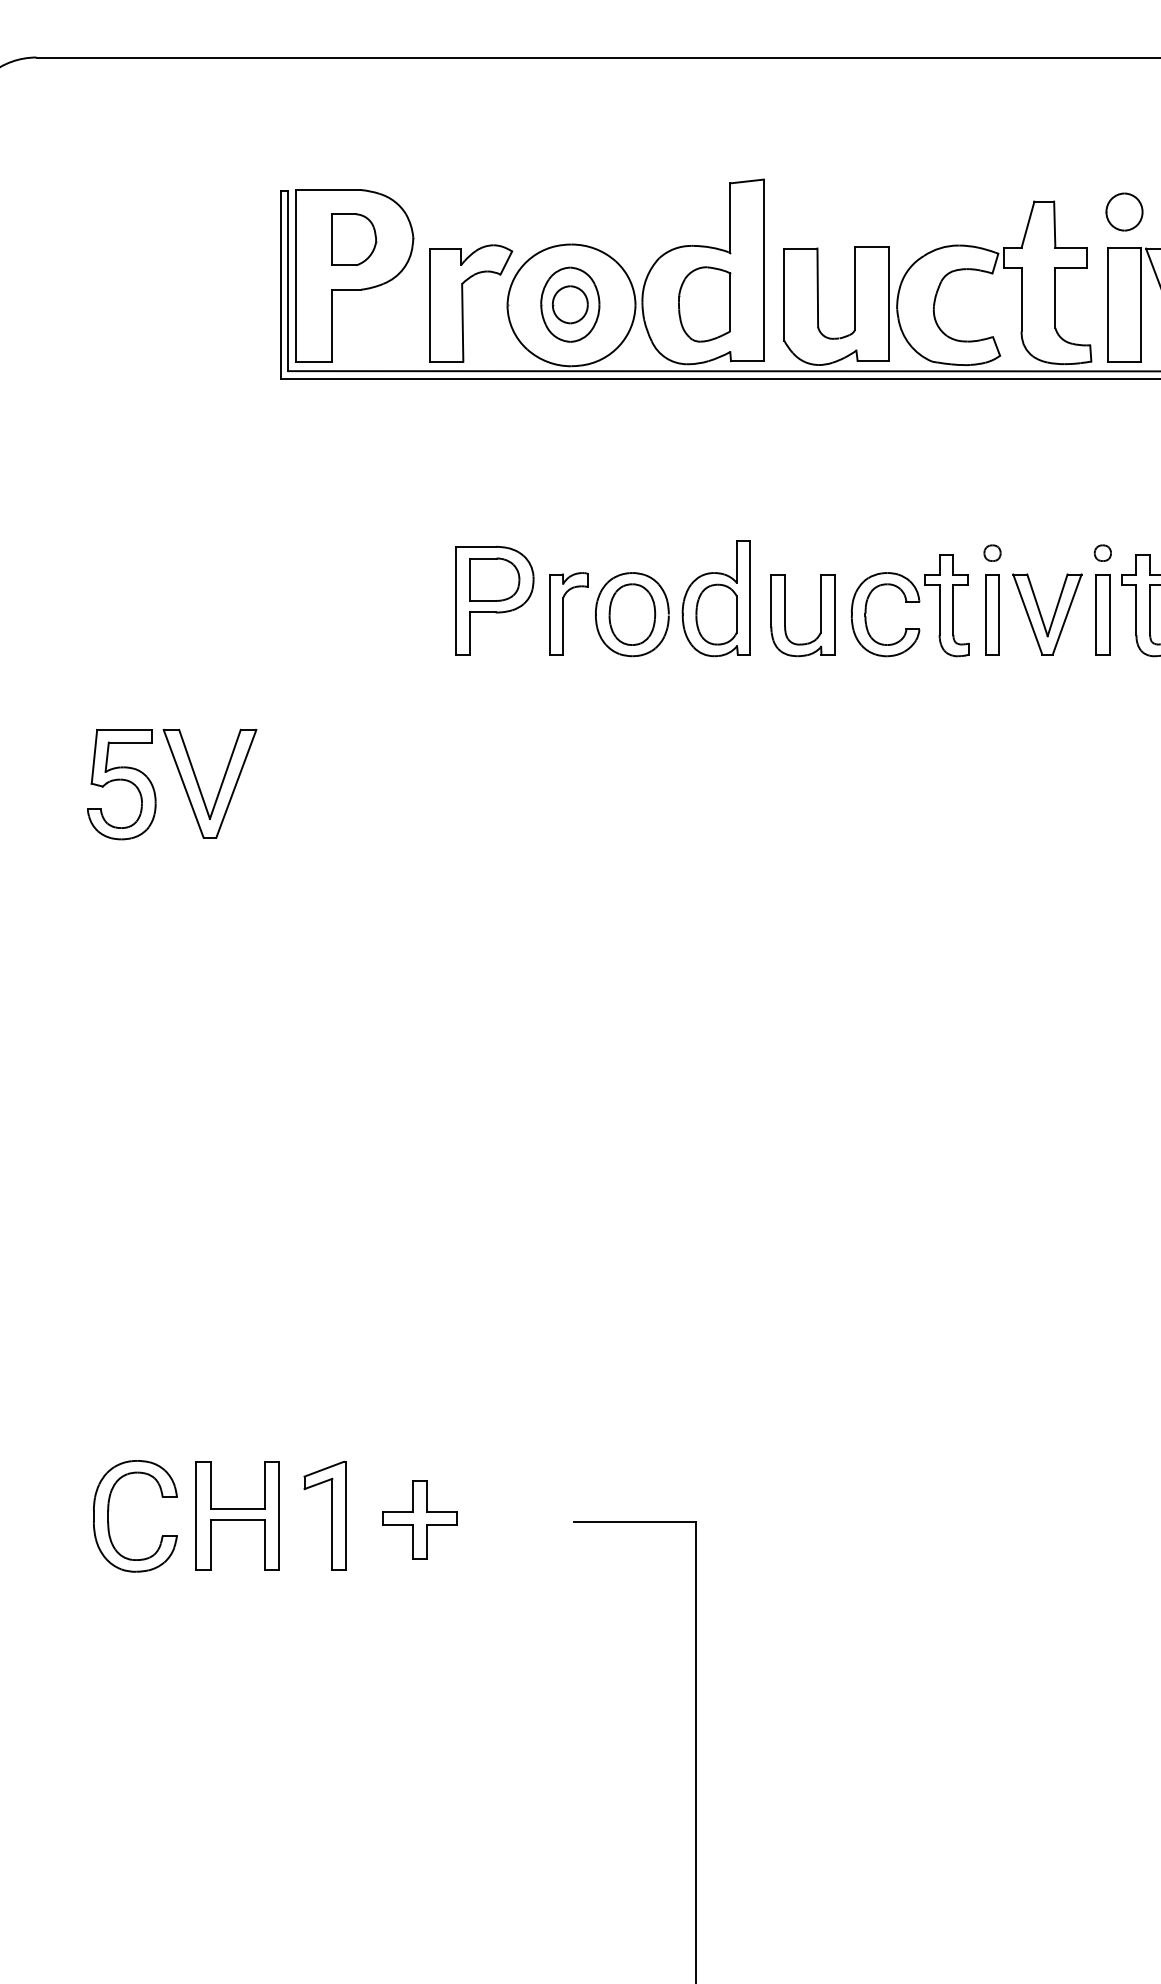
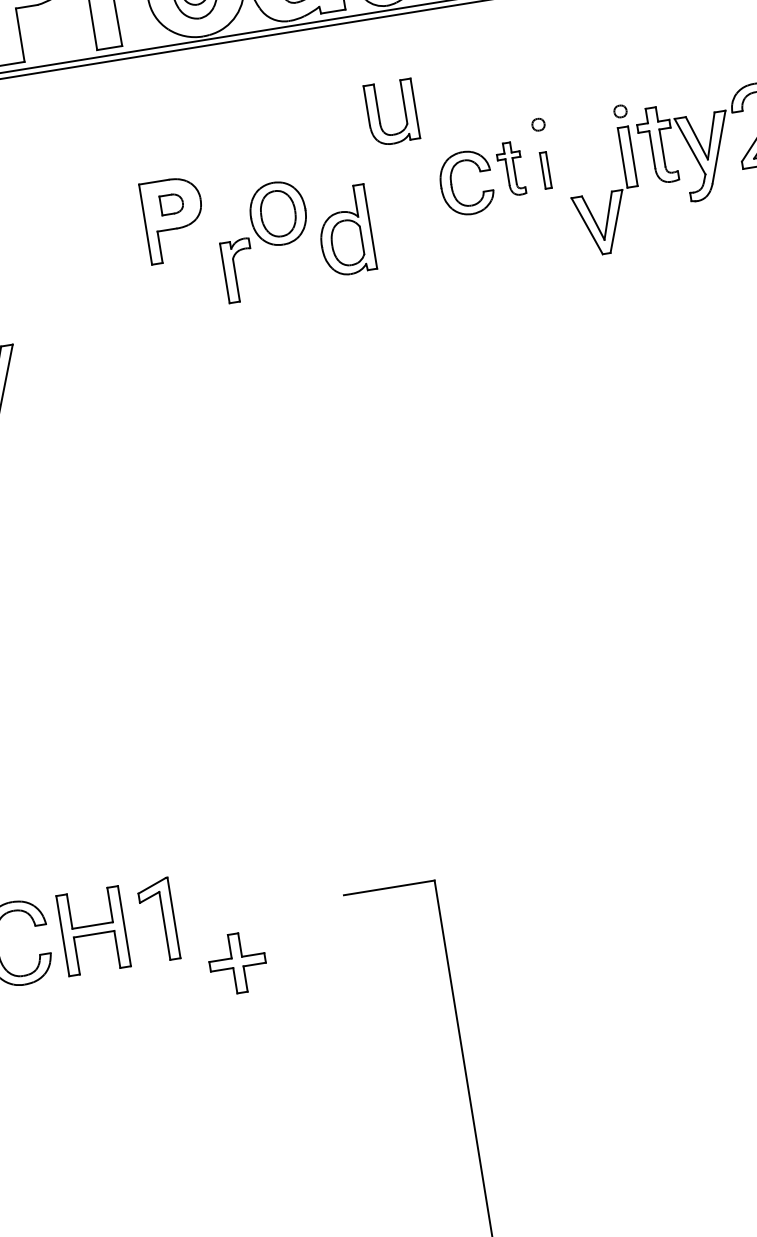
part: (494, 579) -> (171, 204), size x0.6
part: (715, 598) -> (344, 231), moved
part: (946, 605) -> (510, 169), size x0.7
part: (568, 613) -> (238, 270), moved
part: (992, 614) -> (545, 170), size x0.6
part: (1047, 614) -> (601, 223), moved
part: (785, 615) -> (379, 114), moved
part: (419, 1519) -> (237, 962), moved

